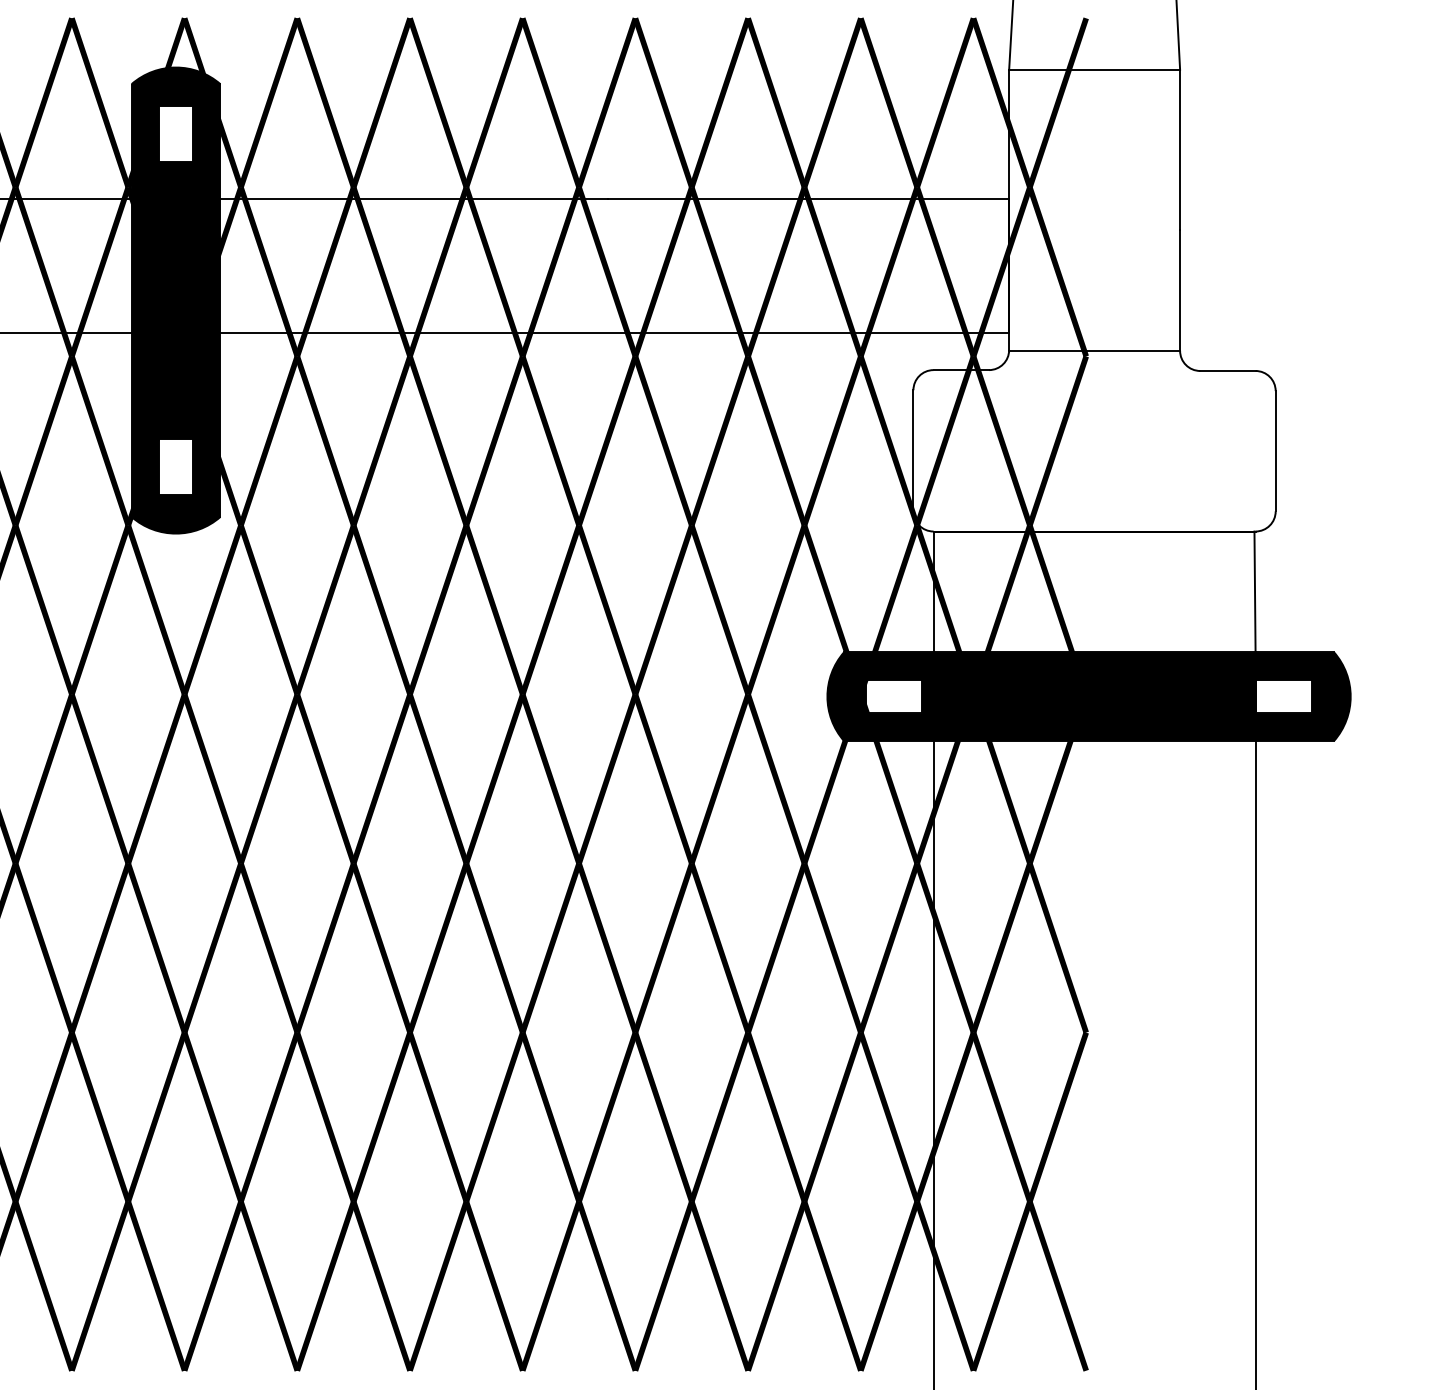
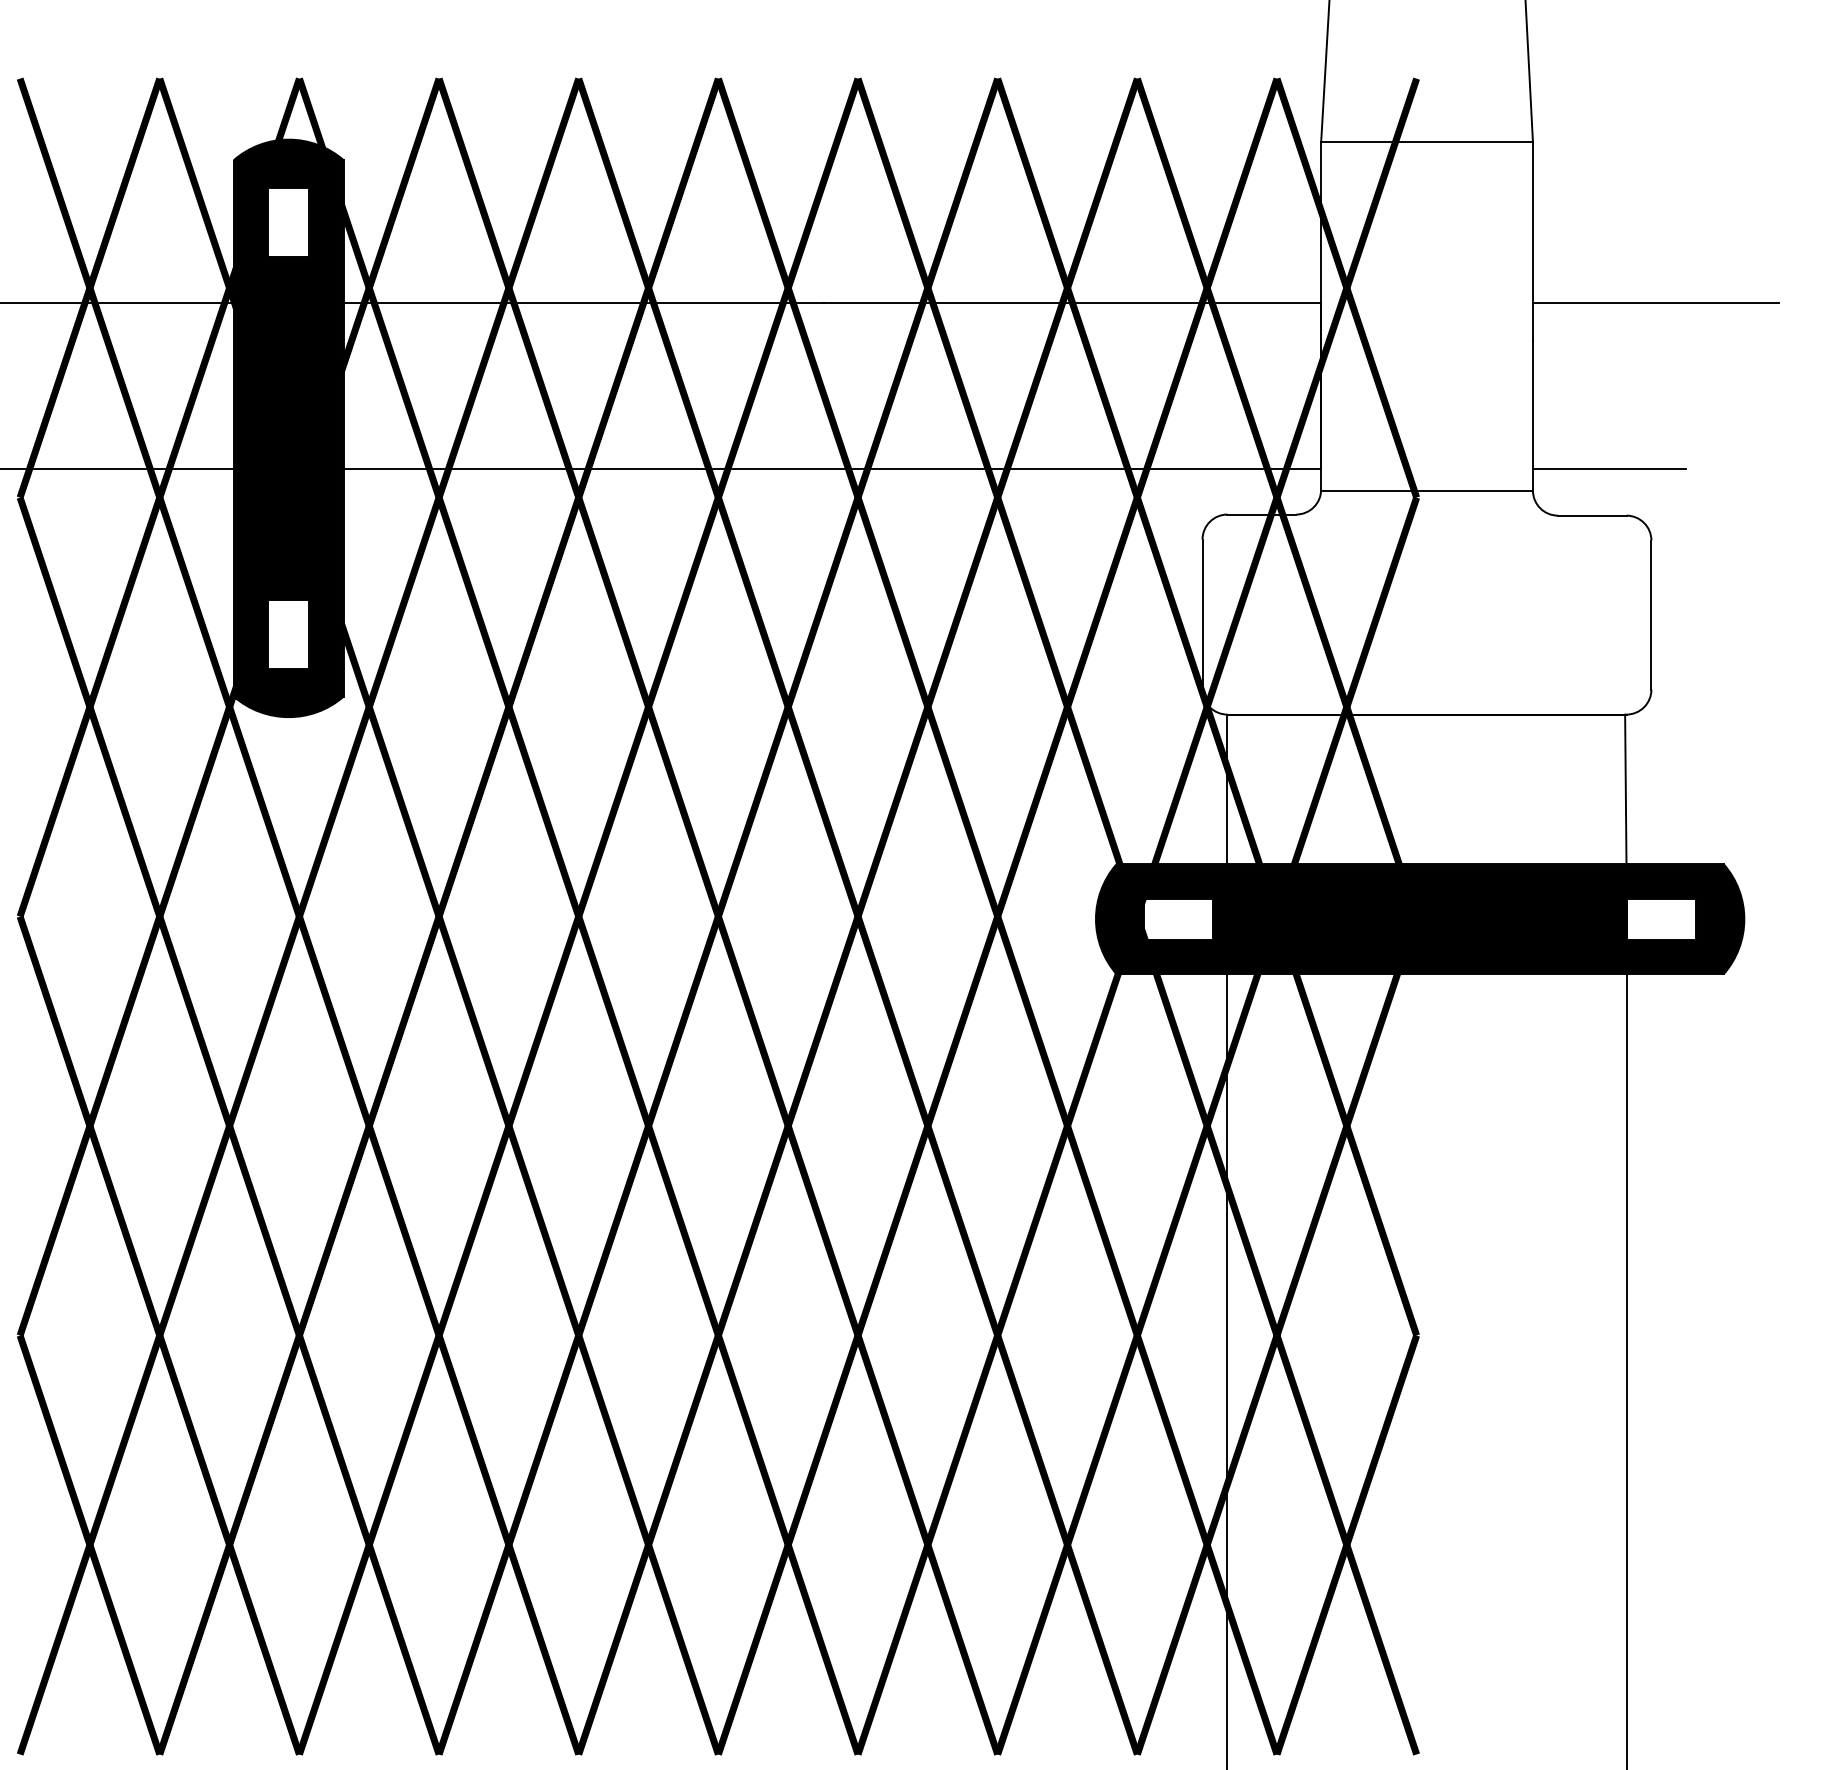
line: (1278, 199) -> (1655, 303), added
line: (1241, 332) -> (1609, 468), added

